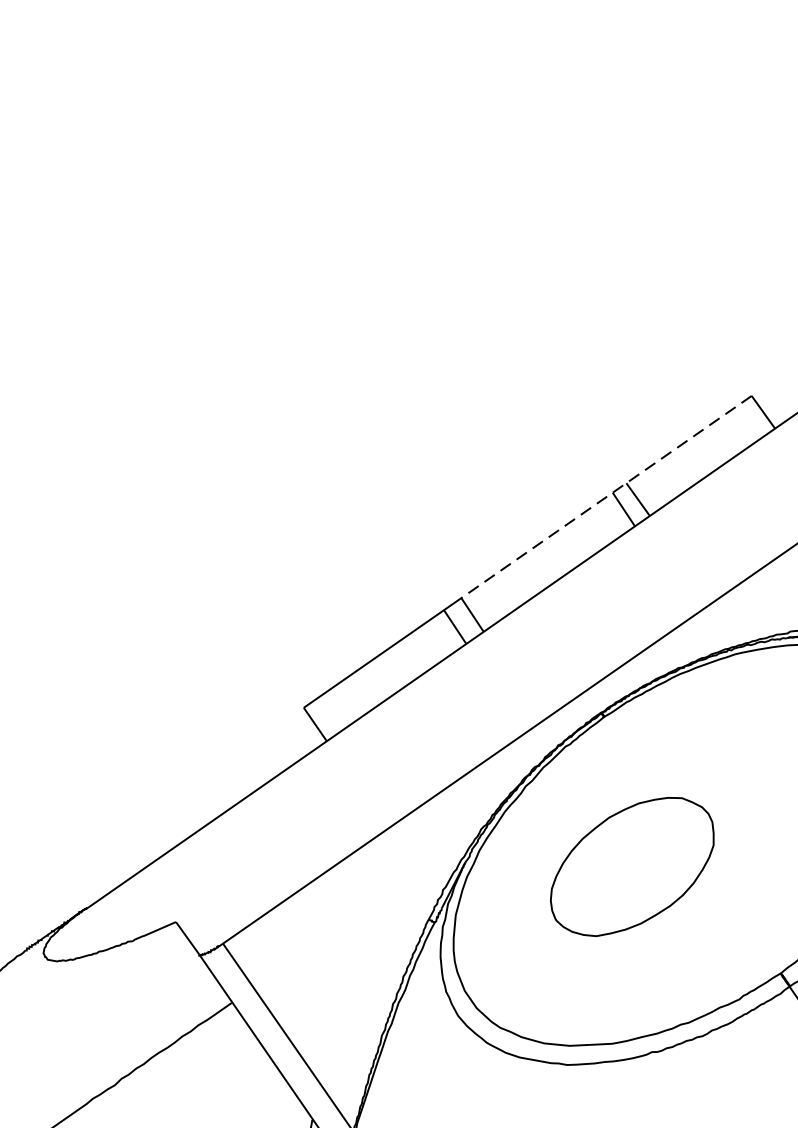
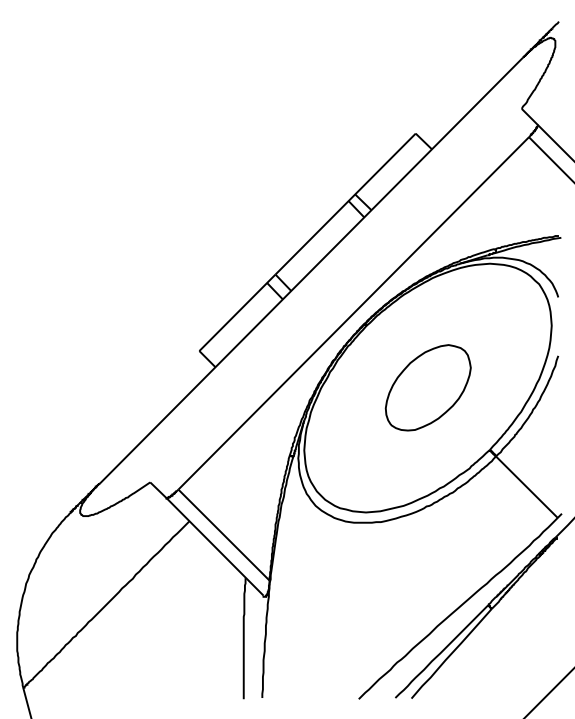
line: (606, 497) -> (345, 204), dashed -> solid
part: (631, 865) -> (427, 387), moved

